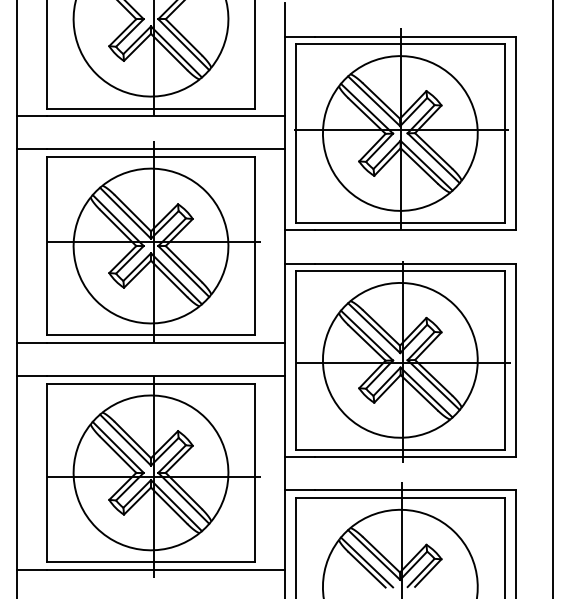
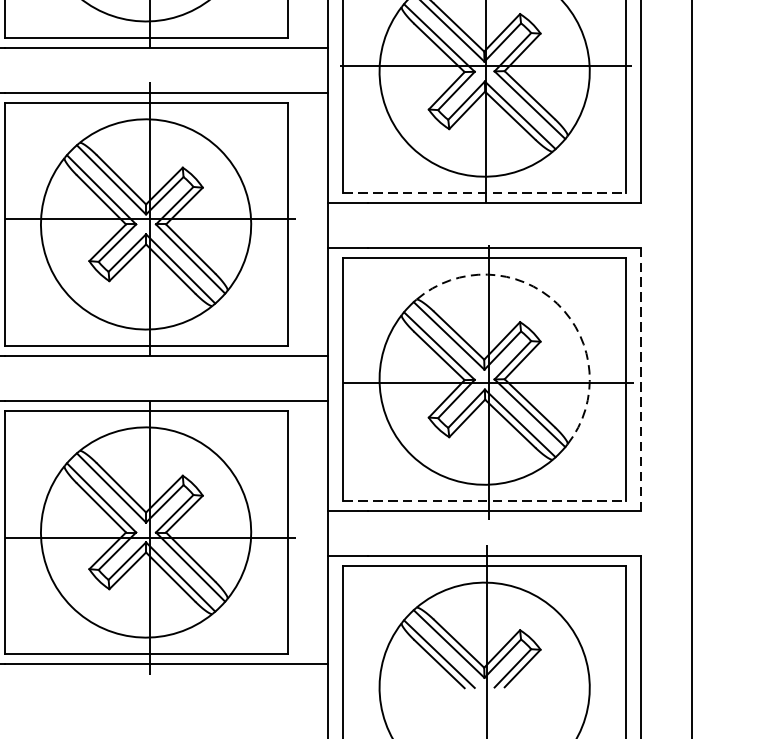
line: (400, 222) -> (484, 192), solid -> dashed
arc: (453, 304) -> (556, 303), solid -> dashed
line: (515, 360) -> (641, 379), solid -> dashed
line: (400, 449) -> (484, 500), solid -> dashed

